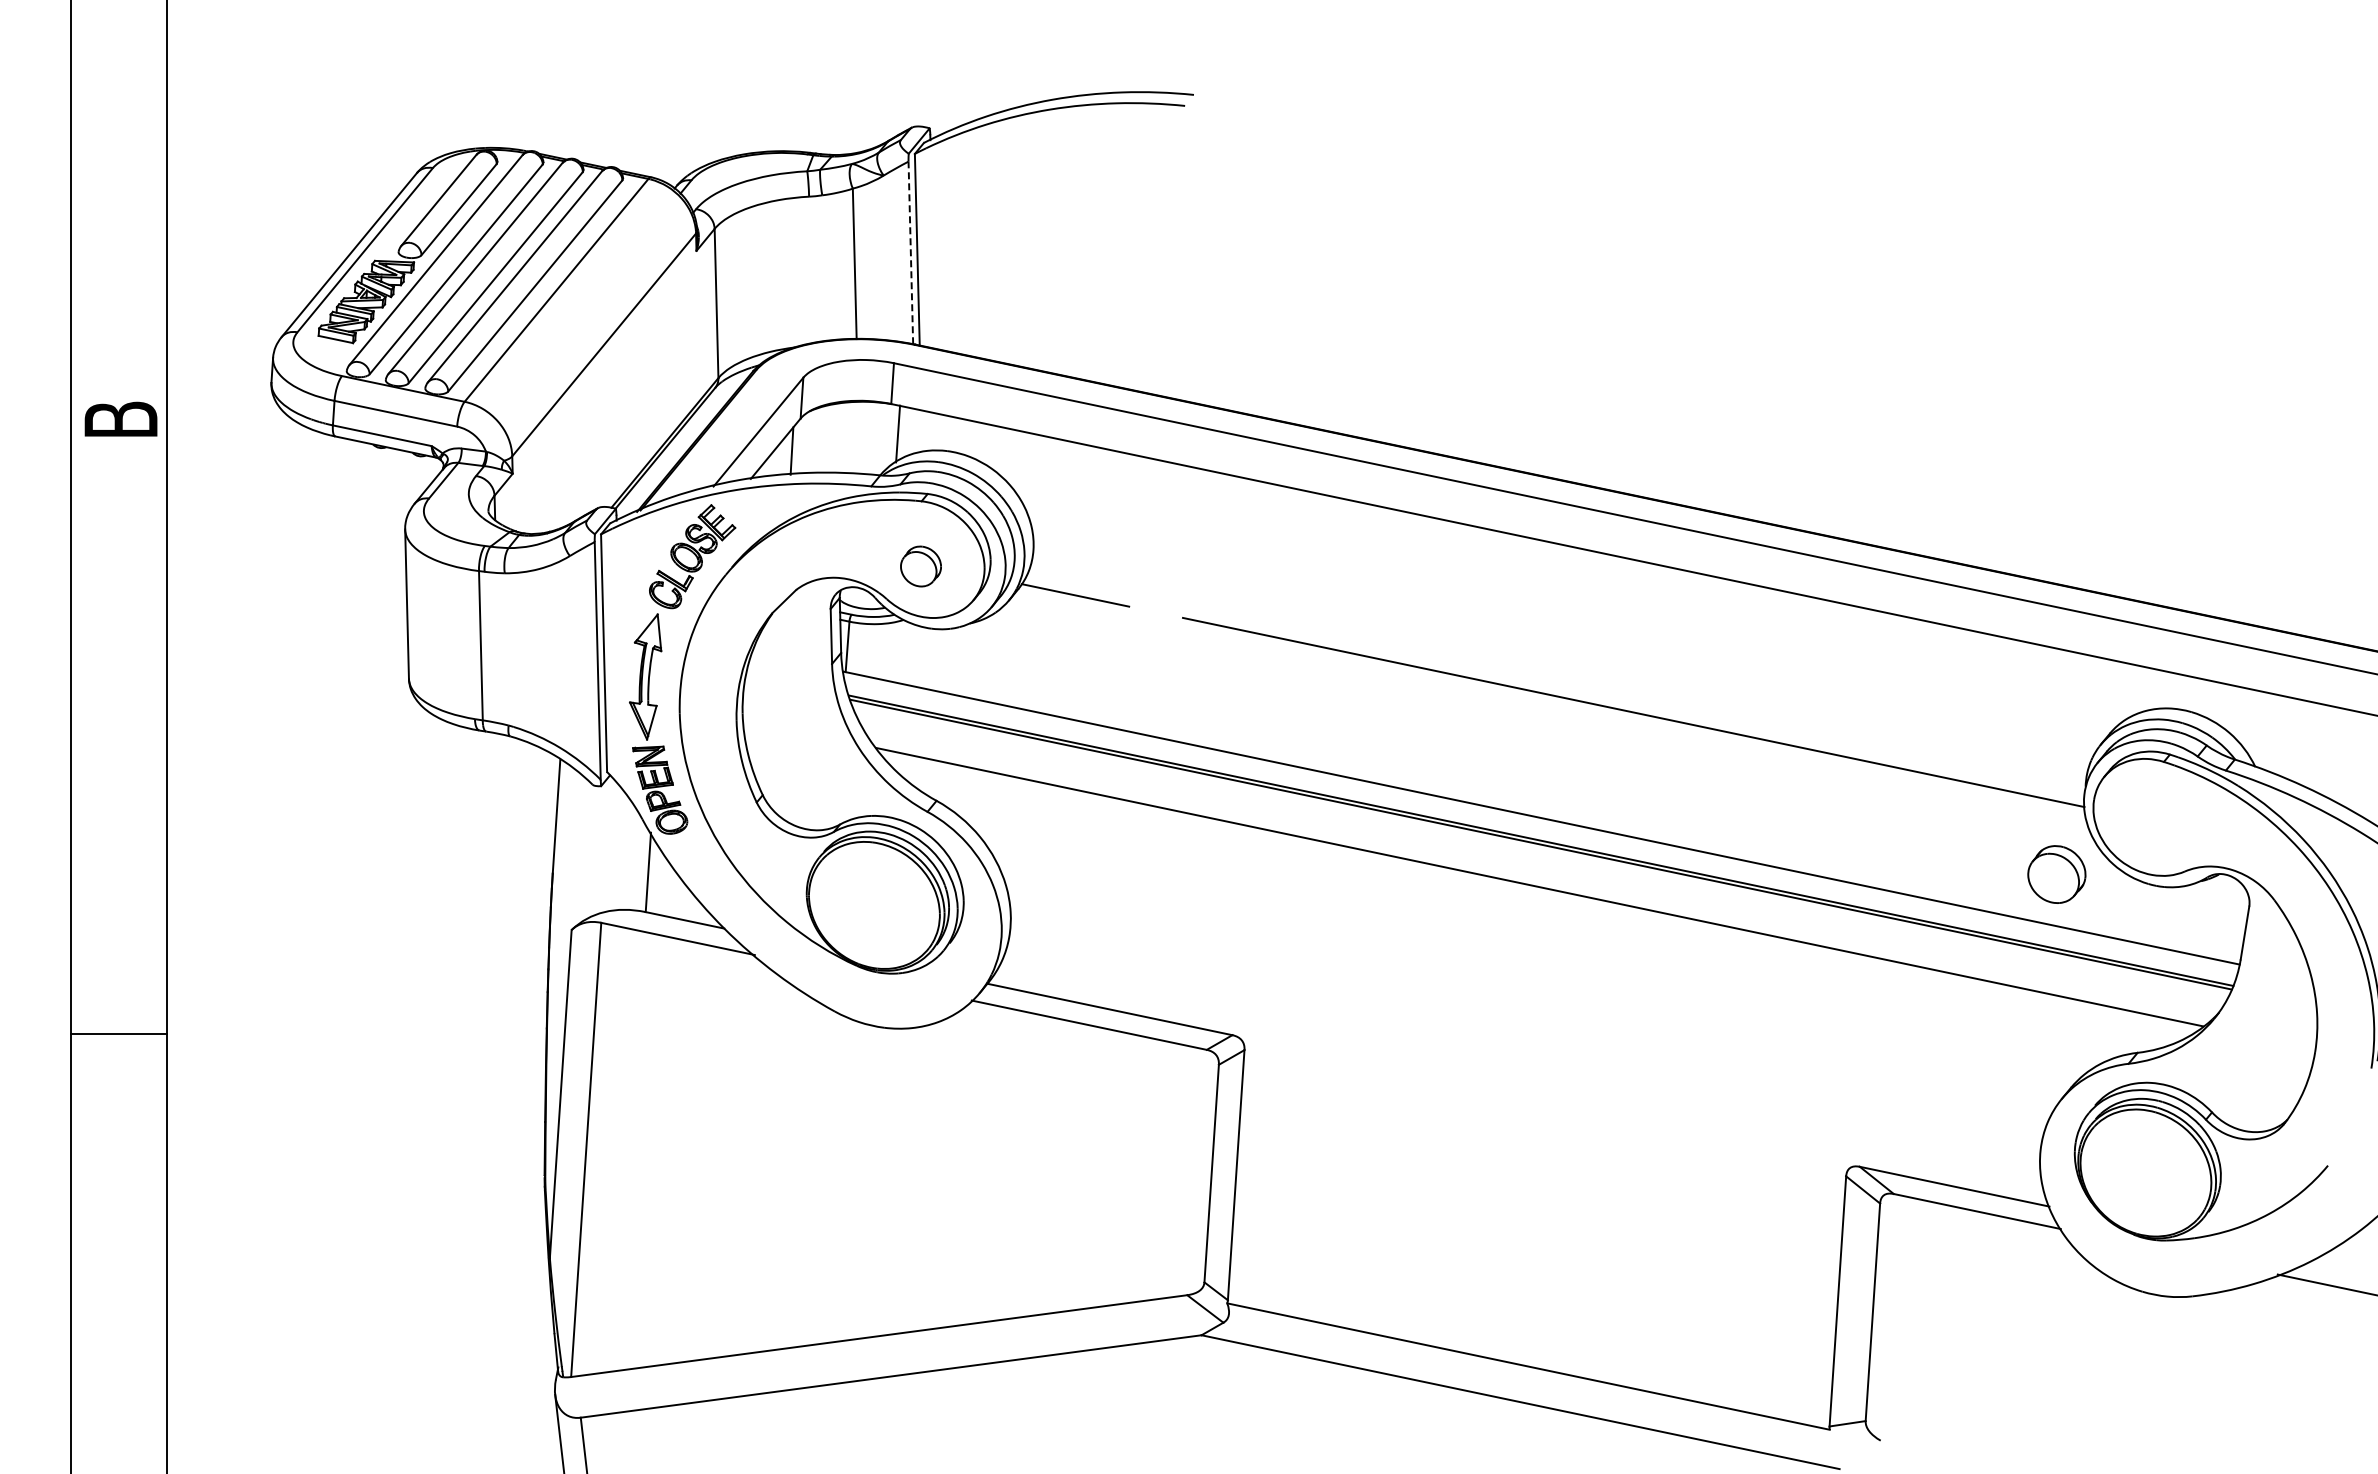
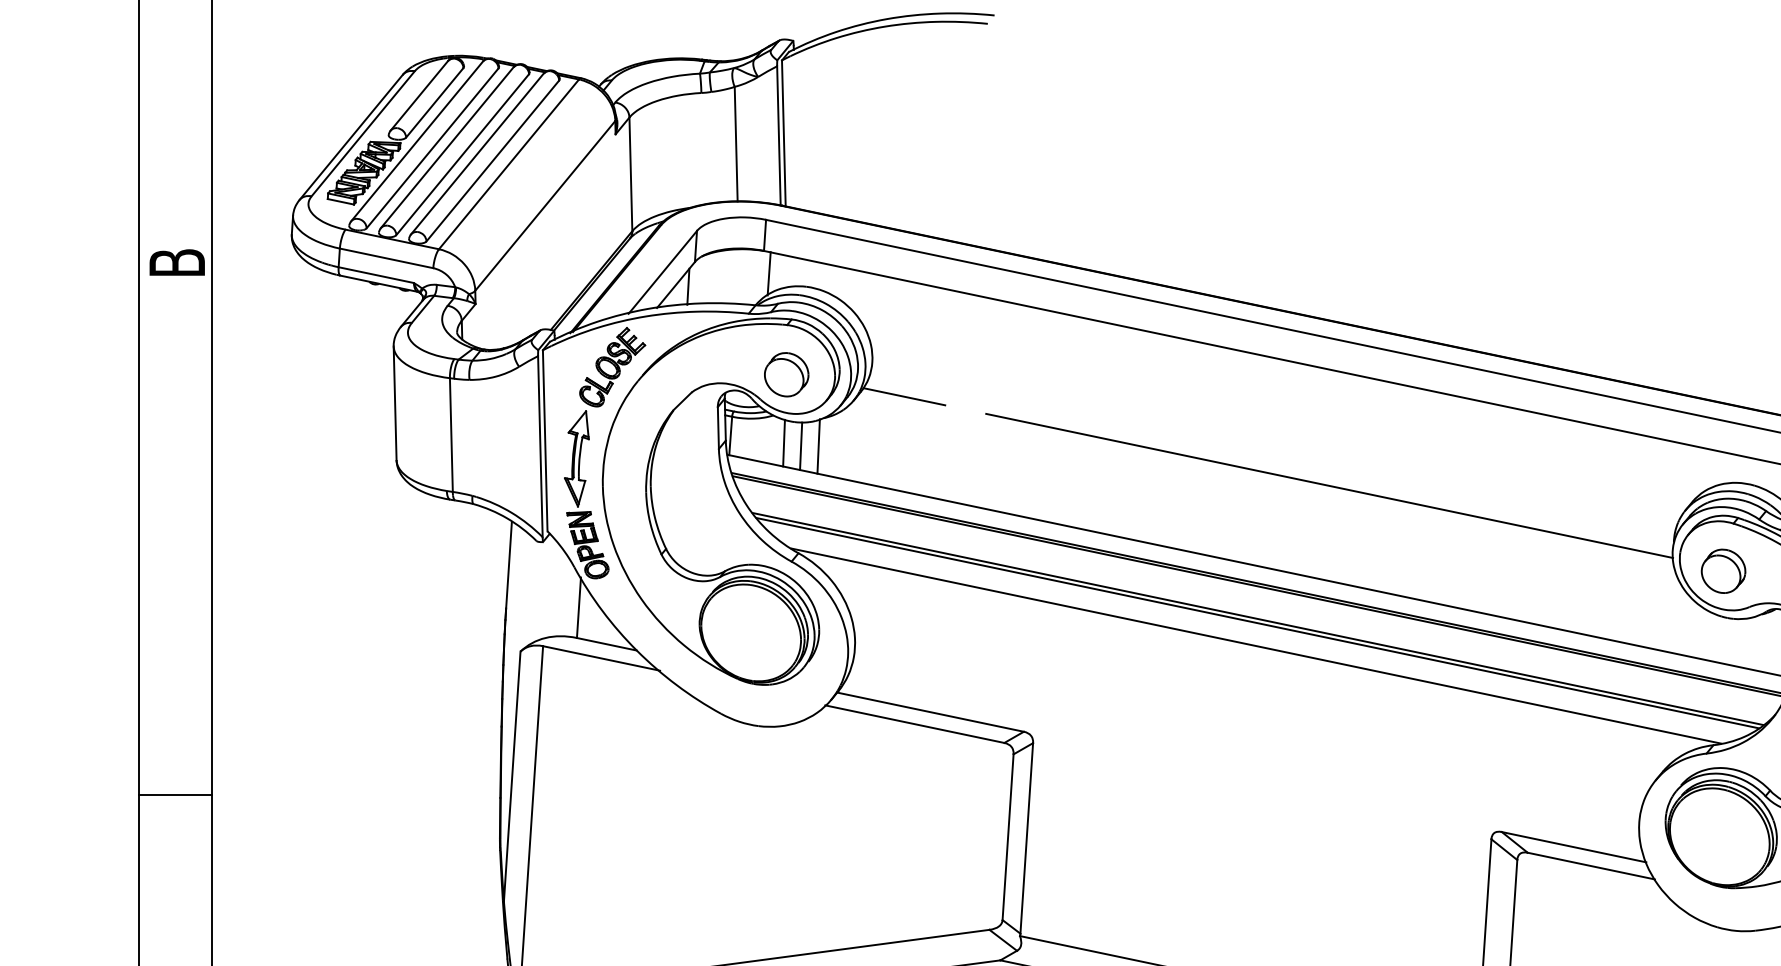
line: (910, 252) -> (778, 135), dashed -> solid
part: (920, 566) -> (786, 374), size x1.43
line: (917, 655) -> (783, 442), added
line: (939, 660) -> (800, 446), added
line: (962, 660) -> (818, 446), added
part: (2056, 874) -> (1723, 571), moved
line: (1539, 892) -> (1257, 623), added
line: (1537, 922) -> (1256, 645), added
line: (119, 1034) -> (176, 795), moved

